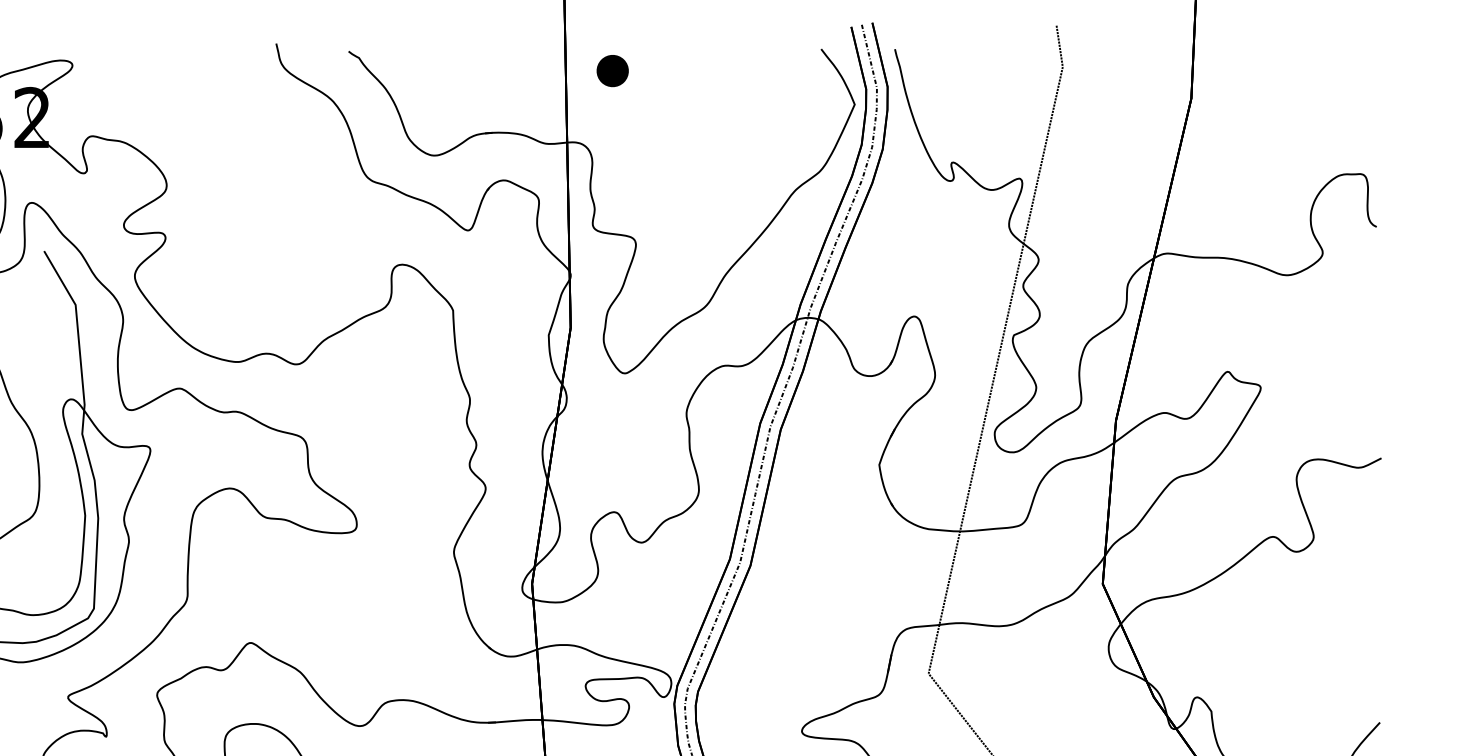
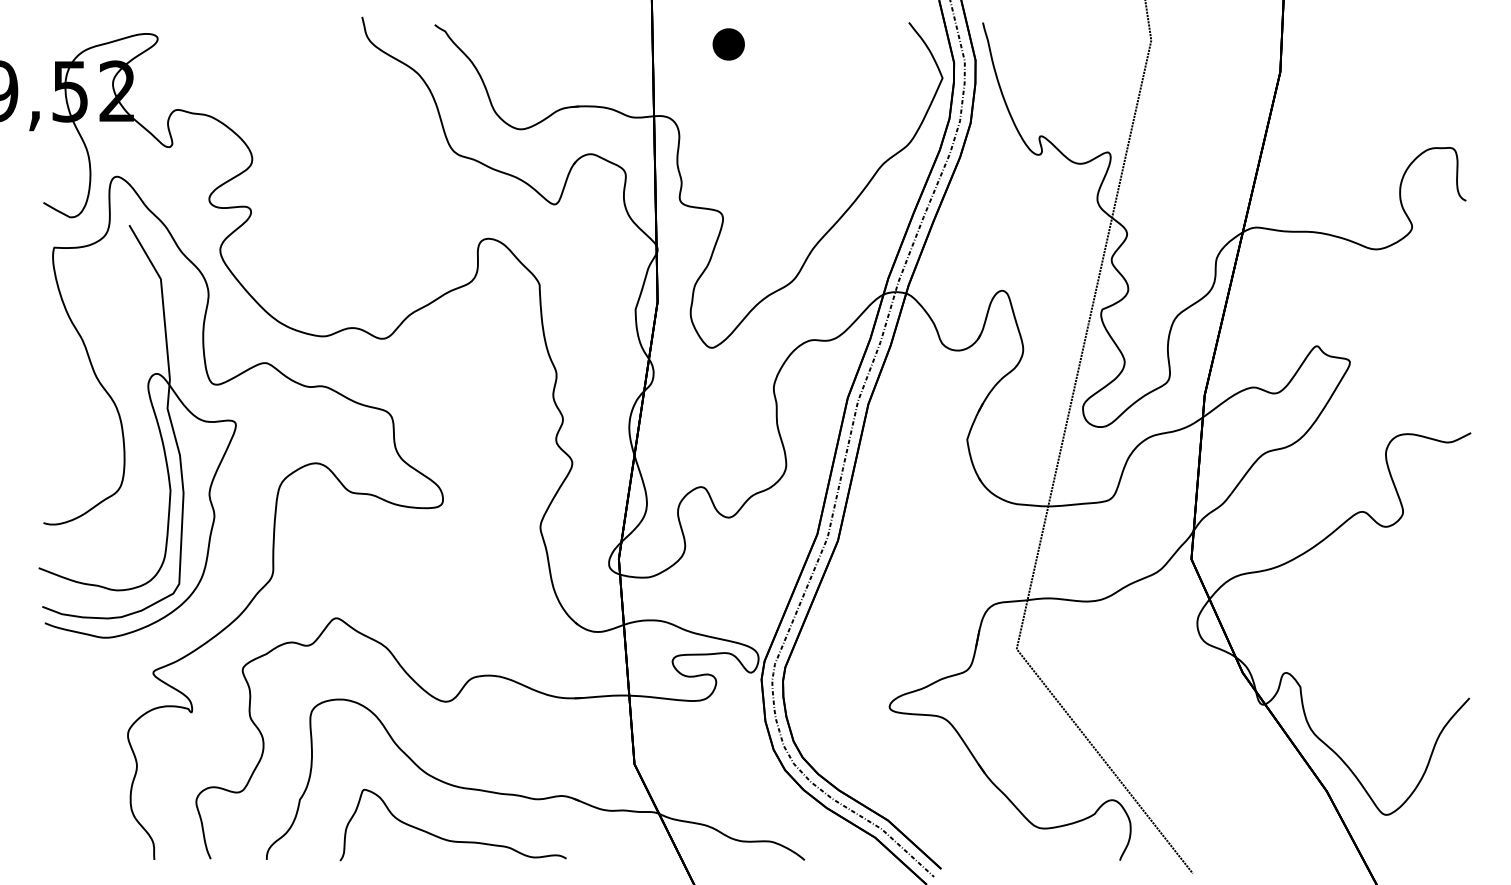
part: (612, 71) -> (728, 44), moved

